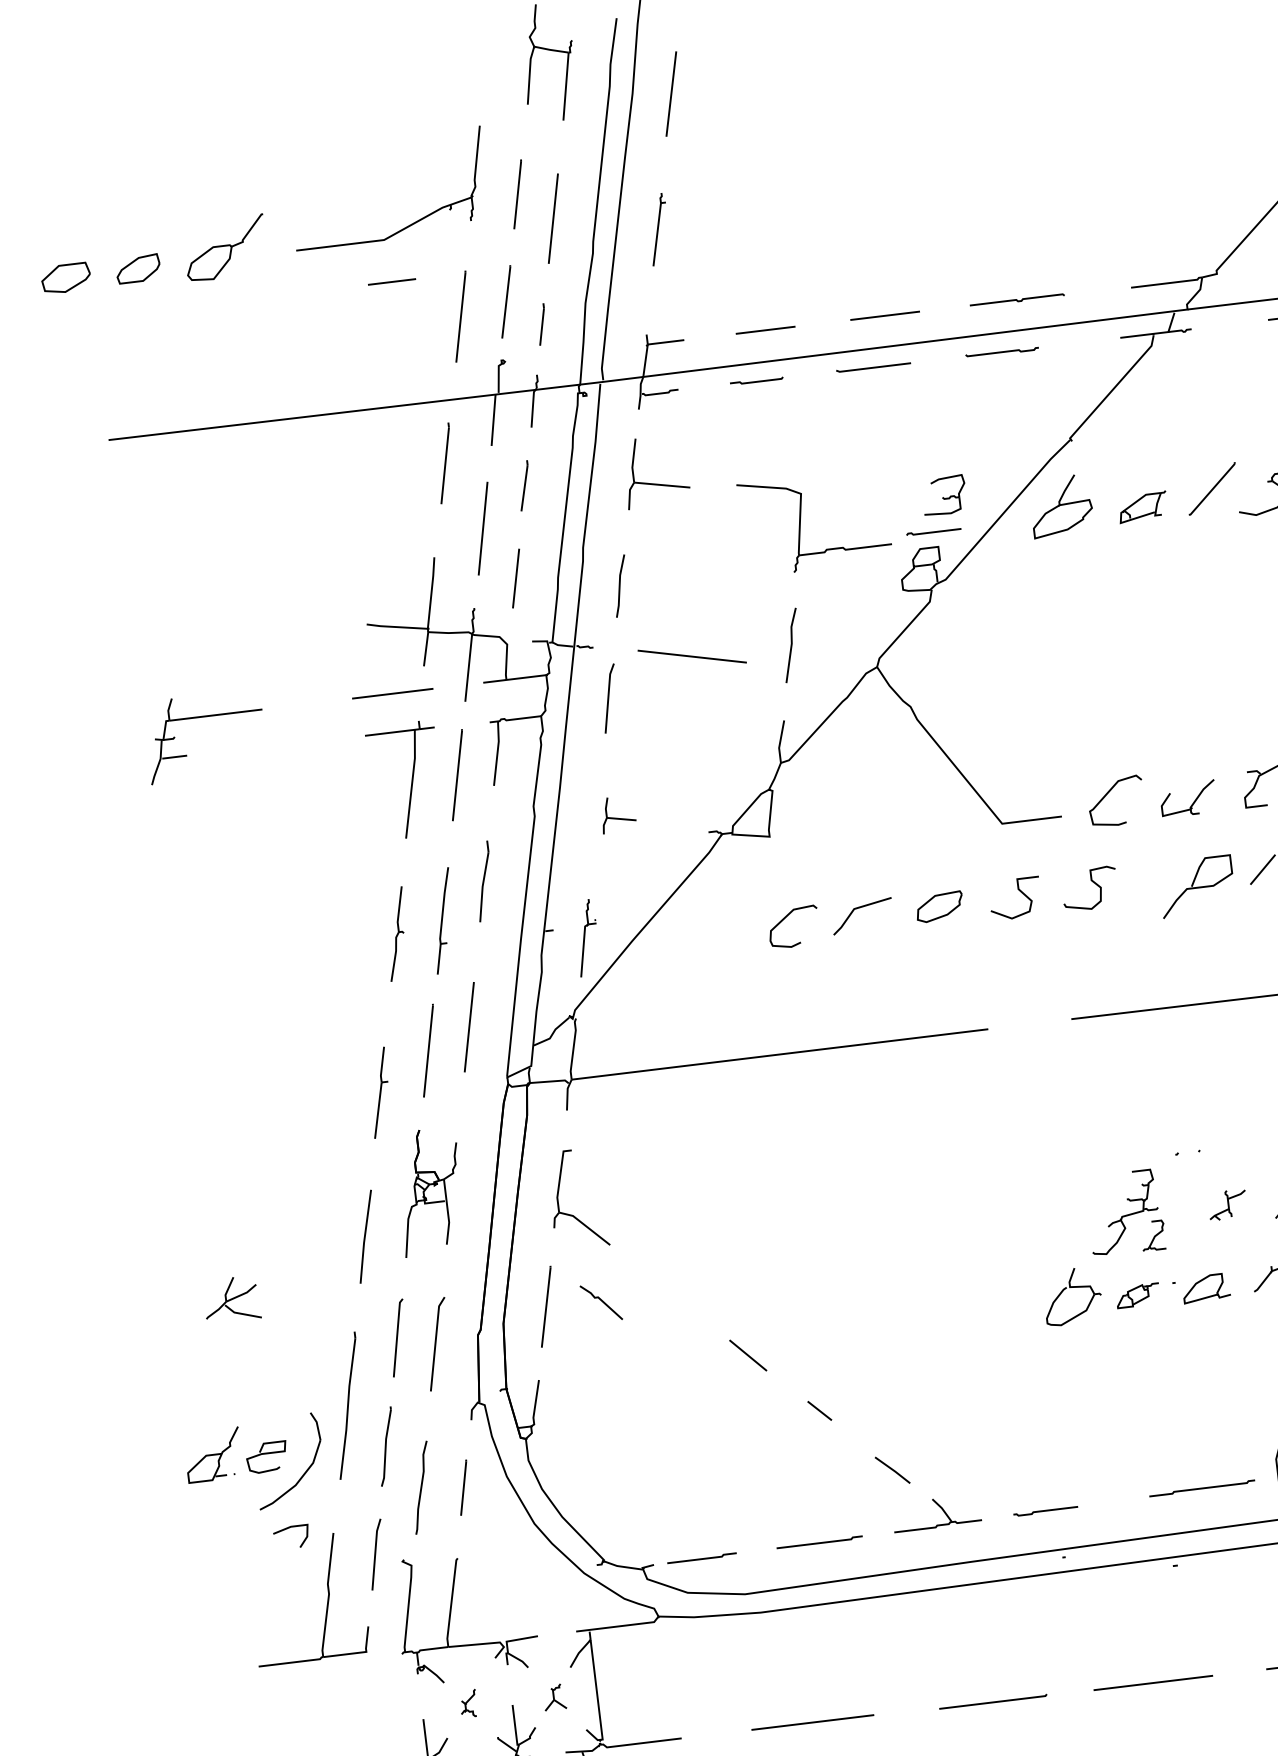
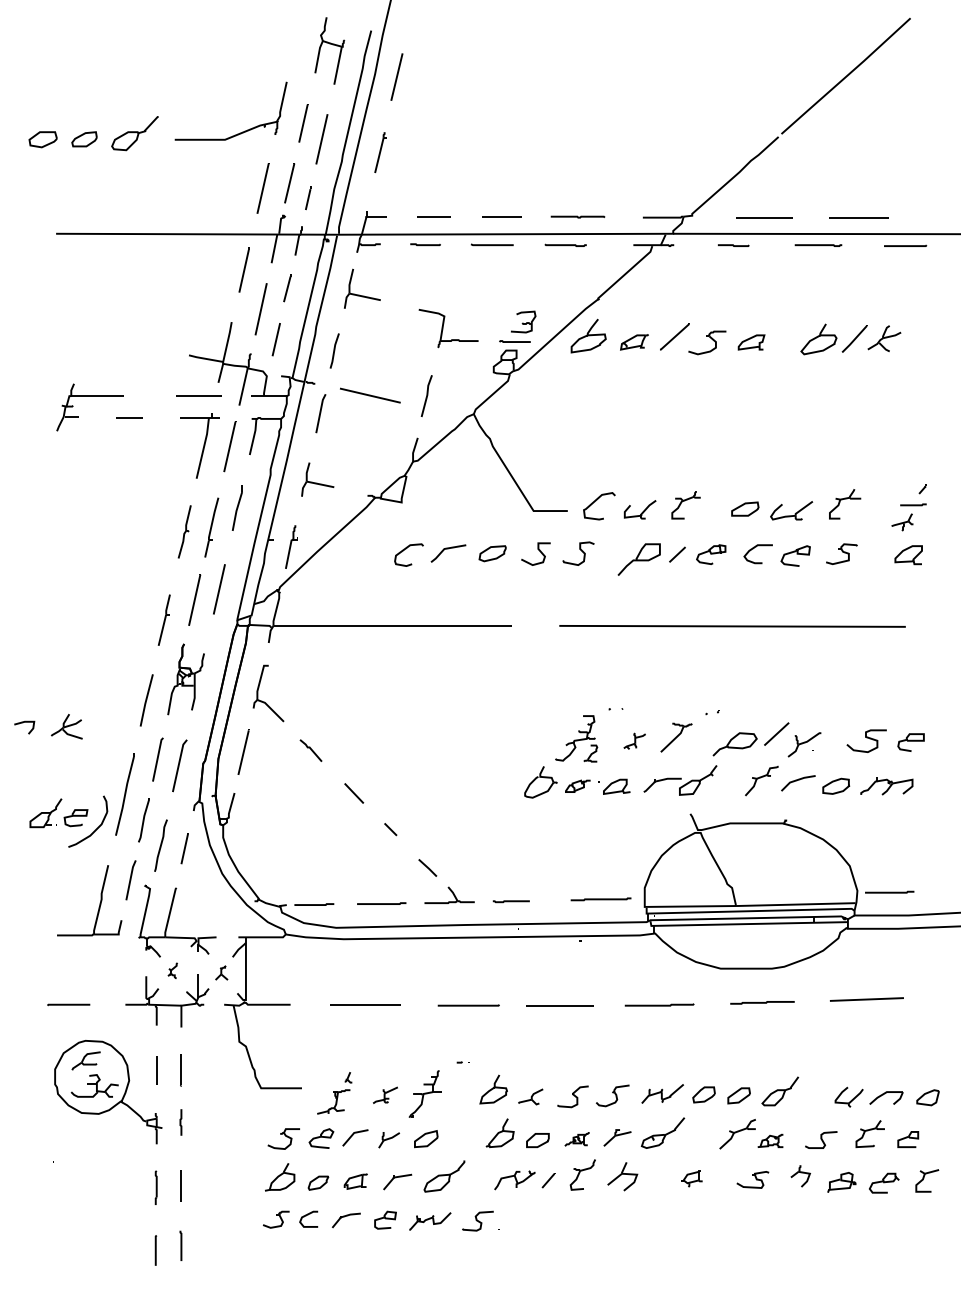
line: (391, 281) -> (129, 417), moved
part: (814, 522) -> (448, 328), size x0.71
part: (617, 814) -> (317, 479), size x1.67
line: (600, 1300) -> (310, 749), moved
line: (289, 1530) -> (23, 723), moved

